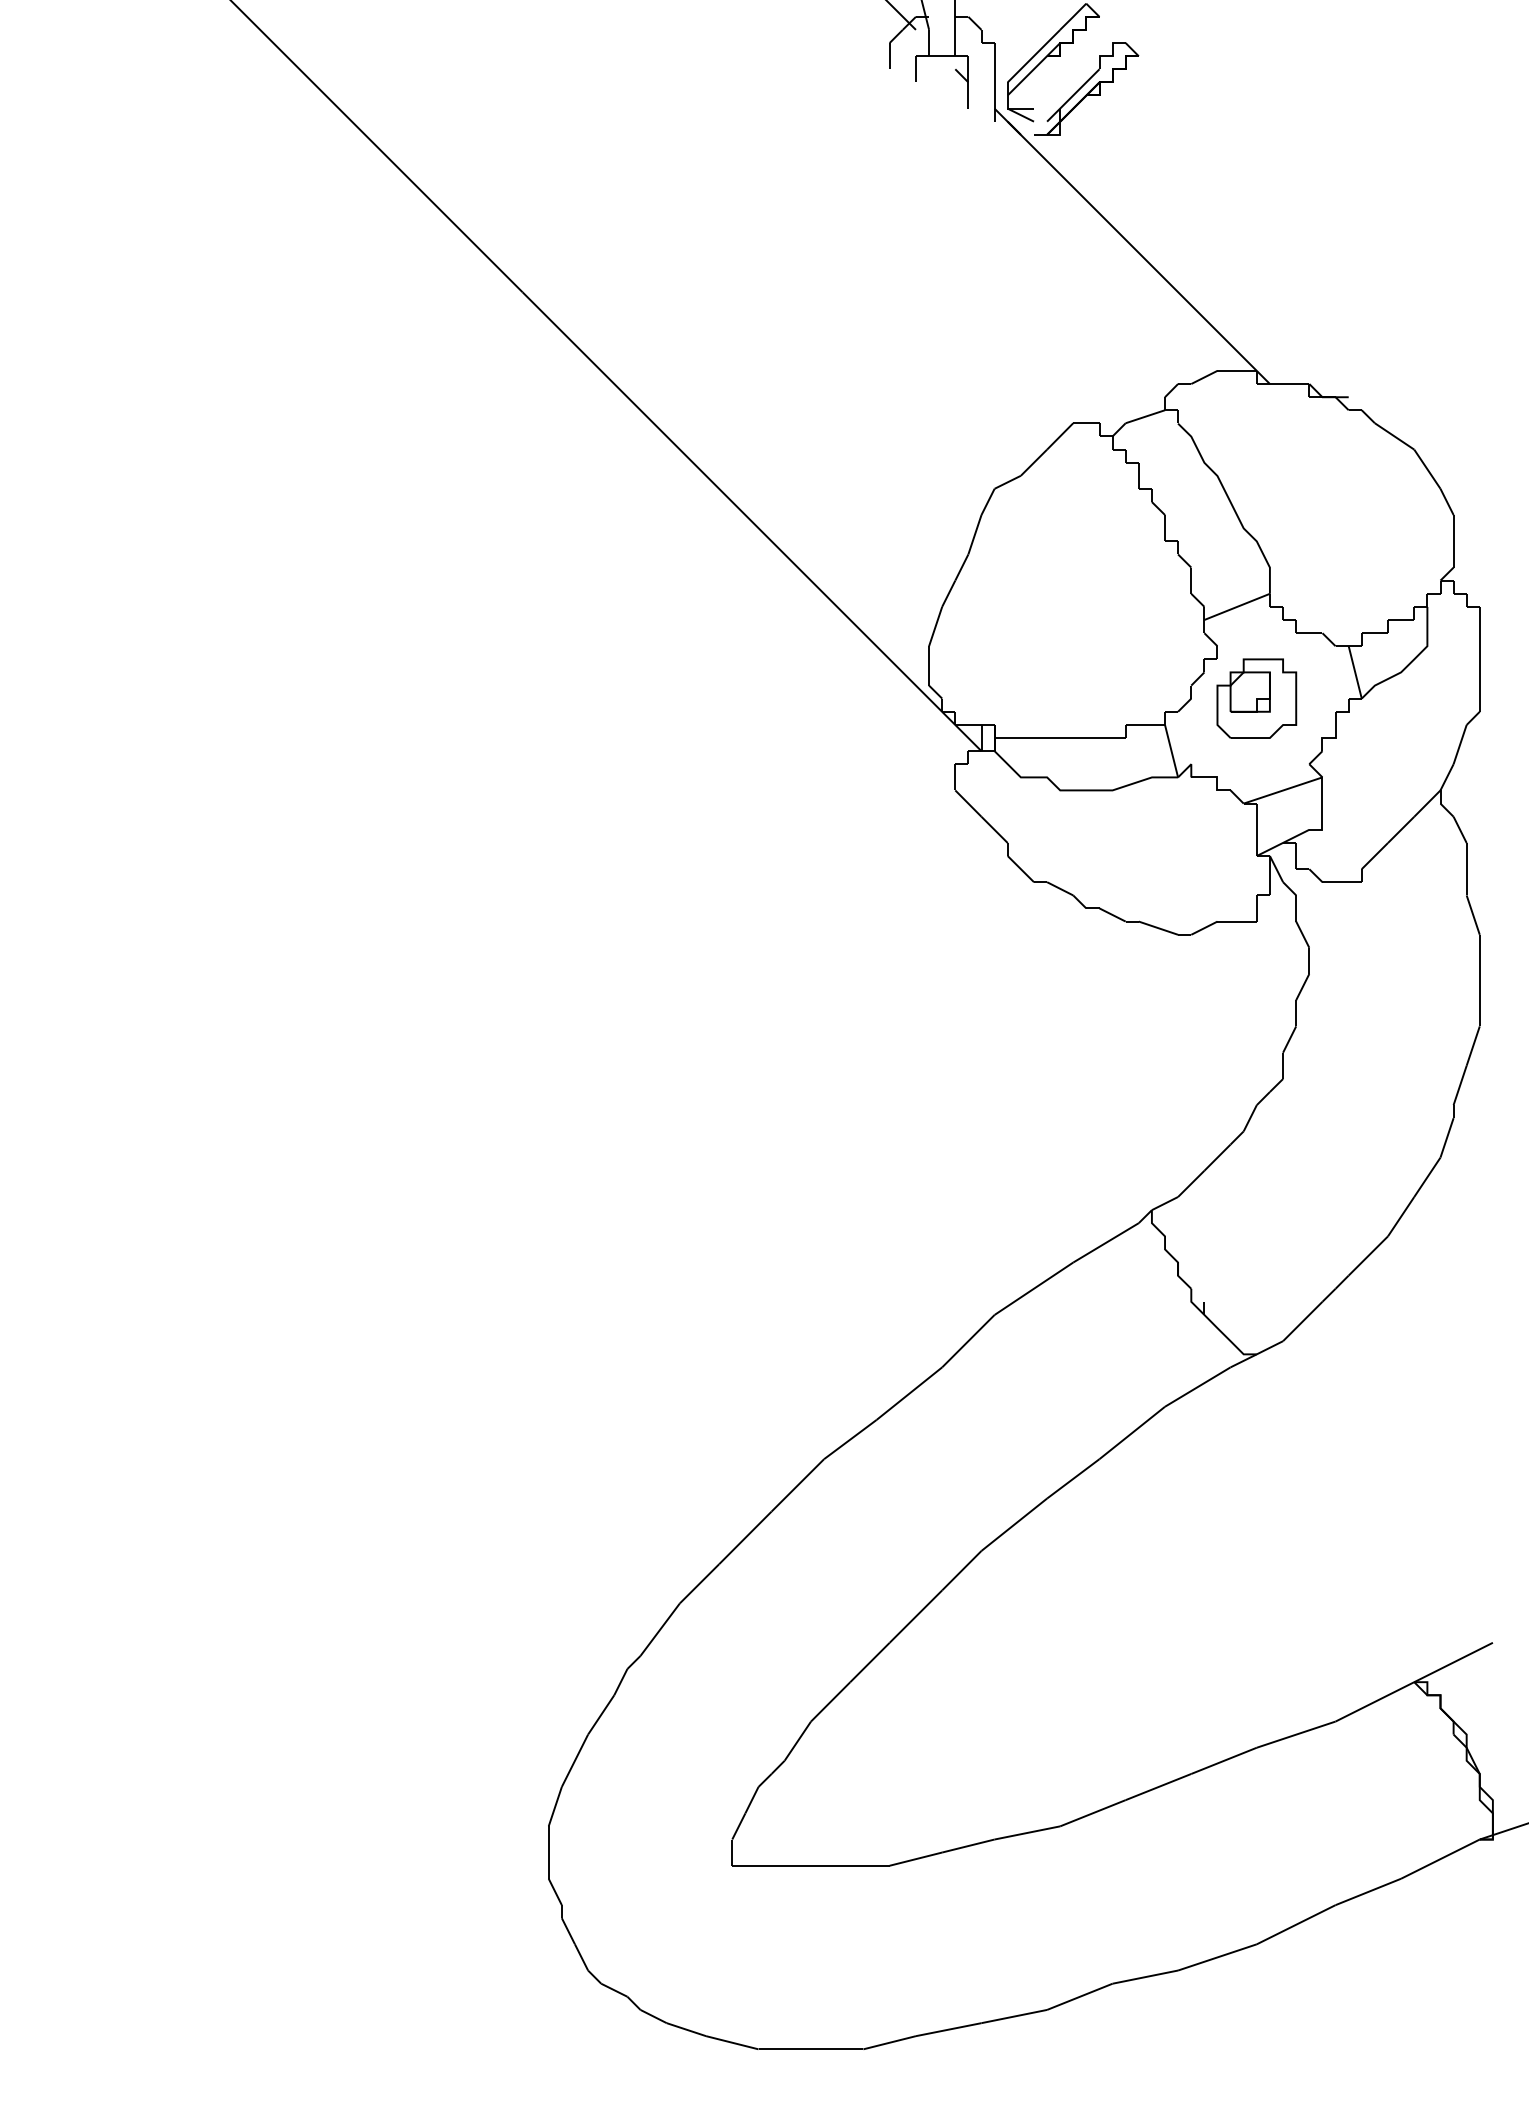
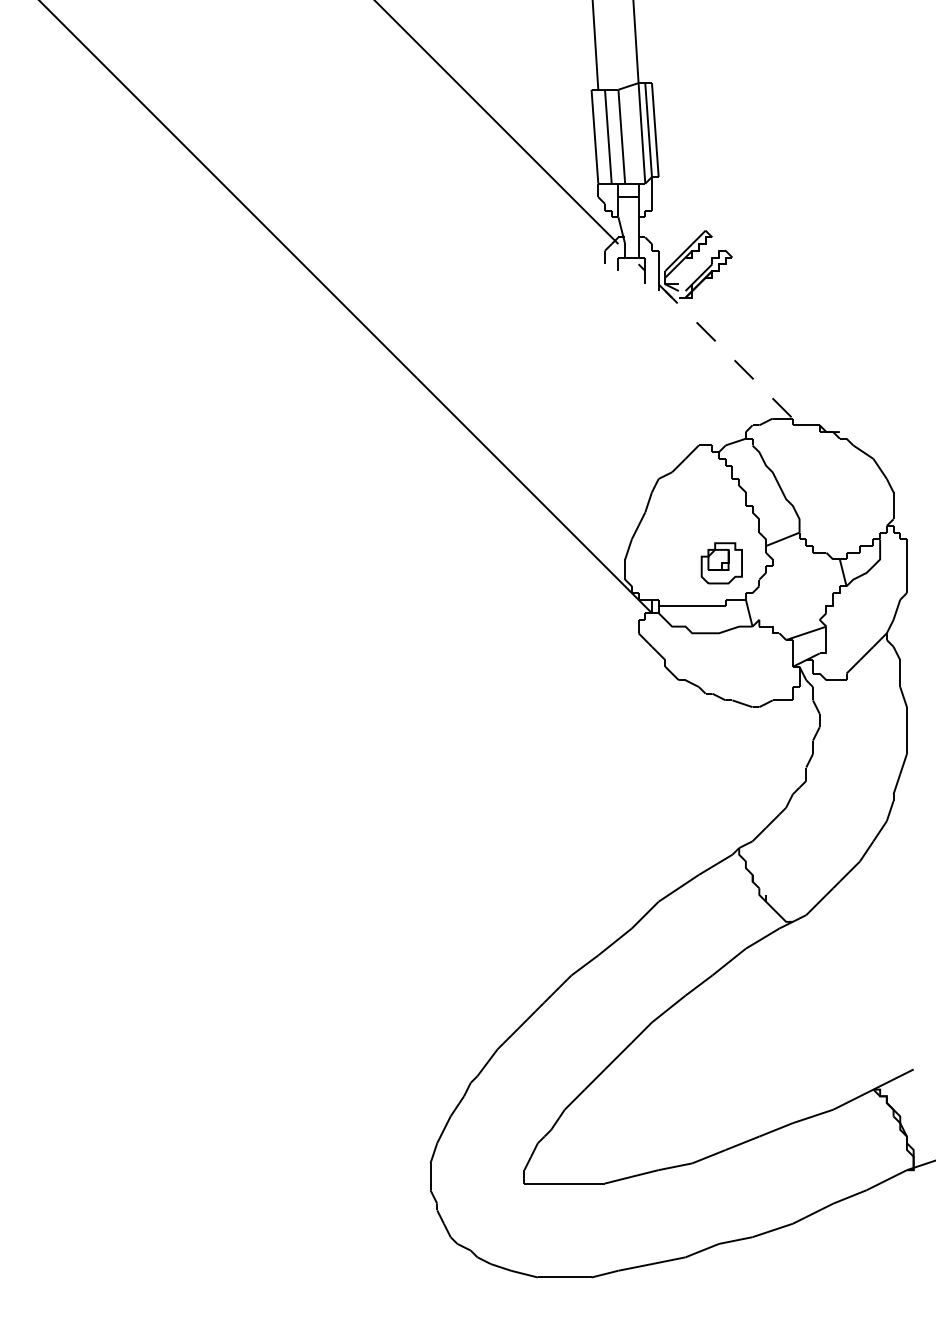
line: (1133, 245) -> (729, 354), solid -> dashed
part: (1256, 698) -> (721, 563), moved

